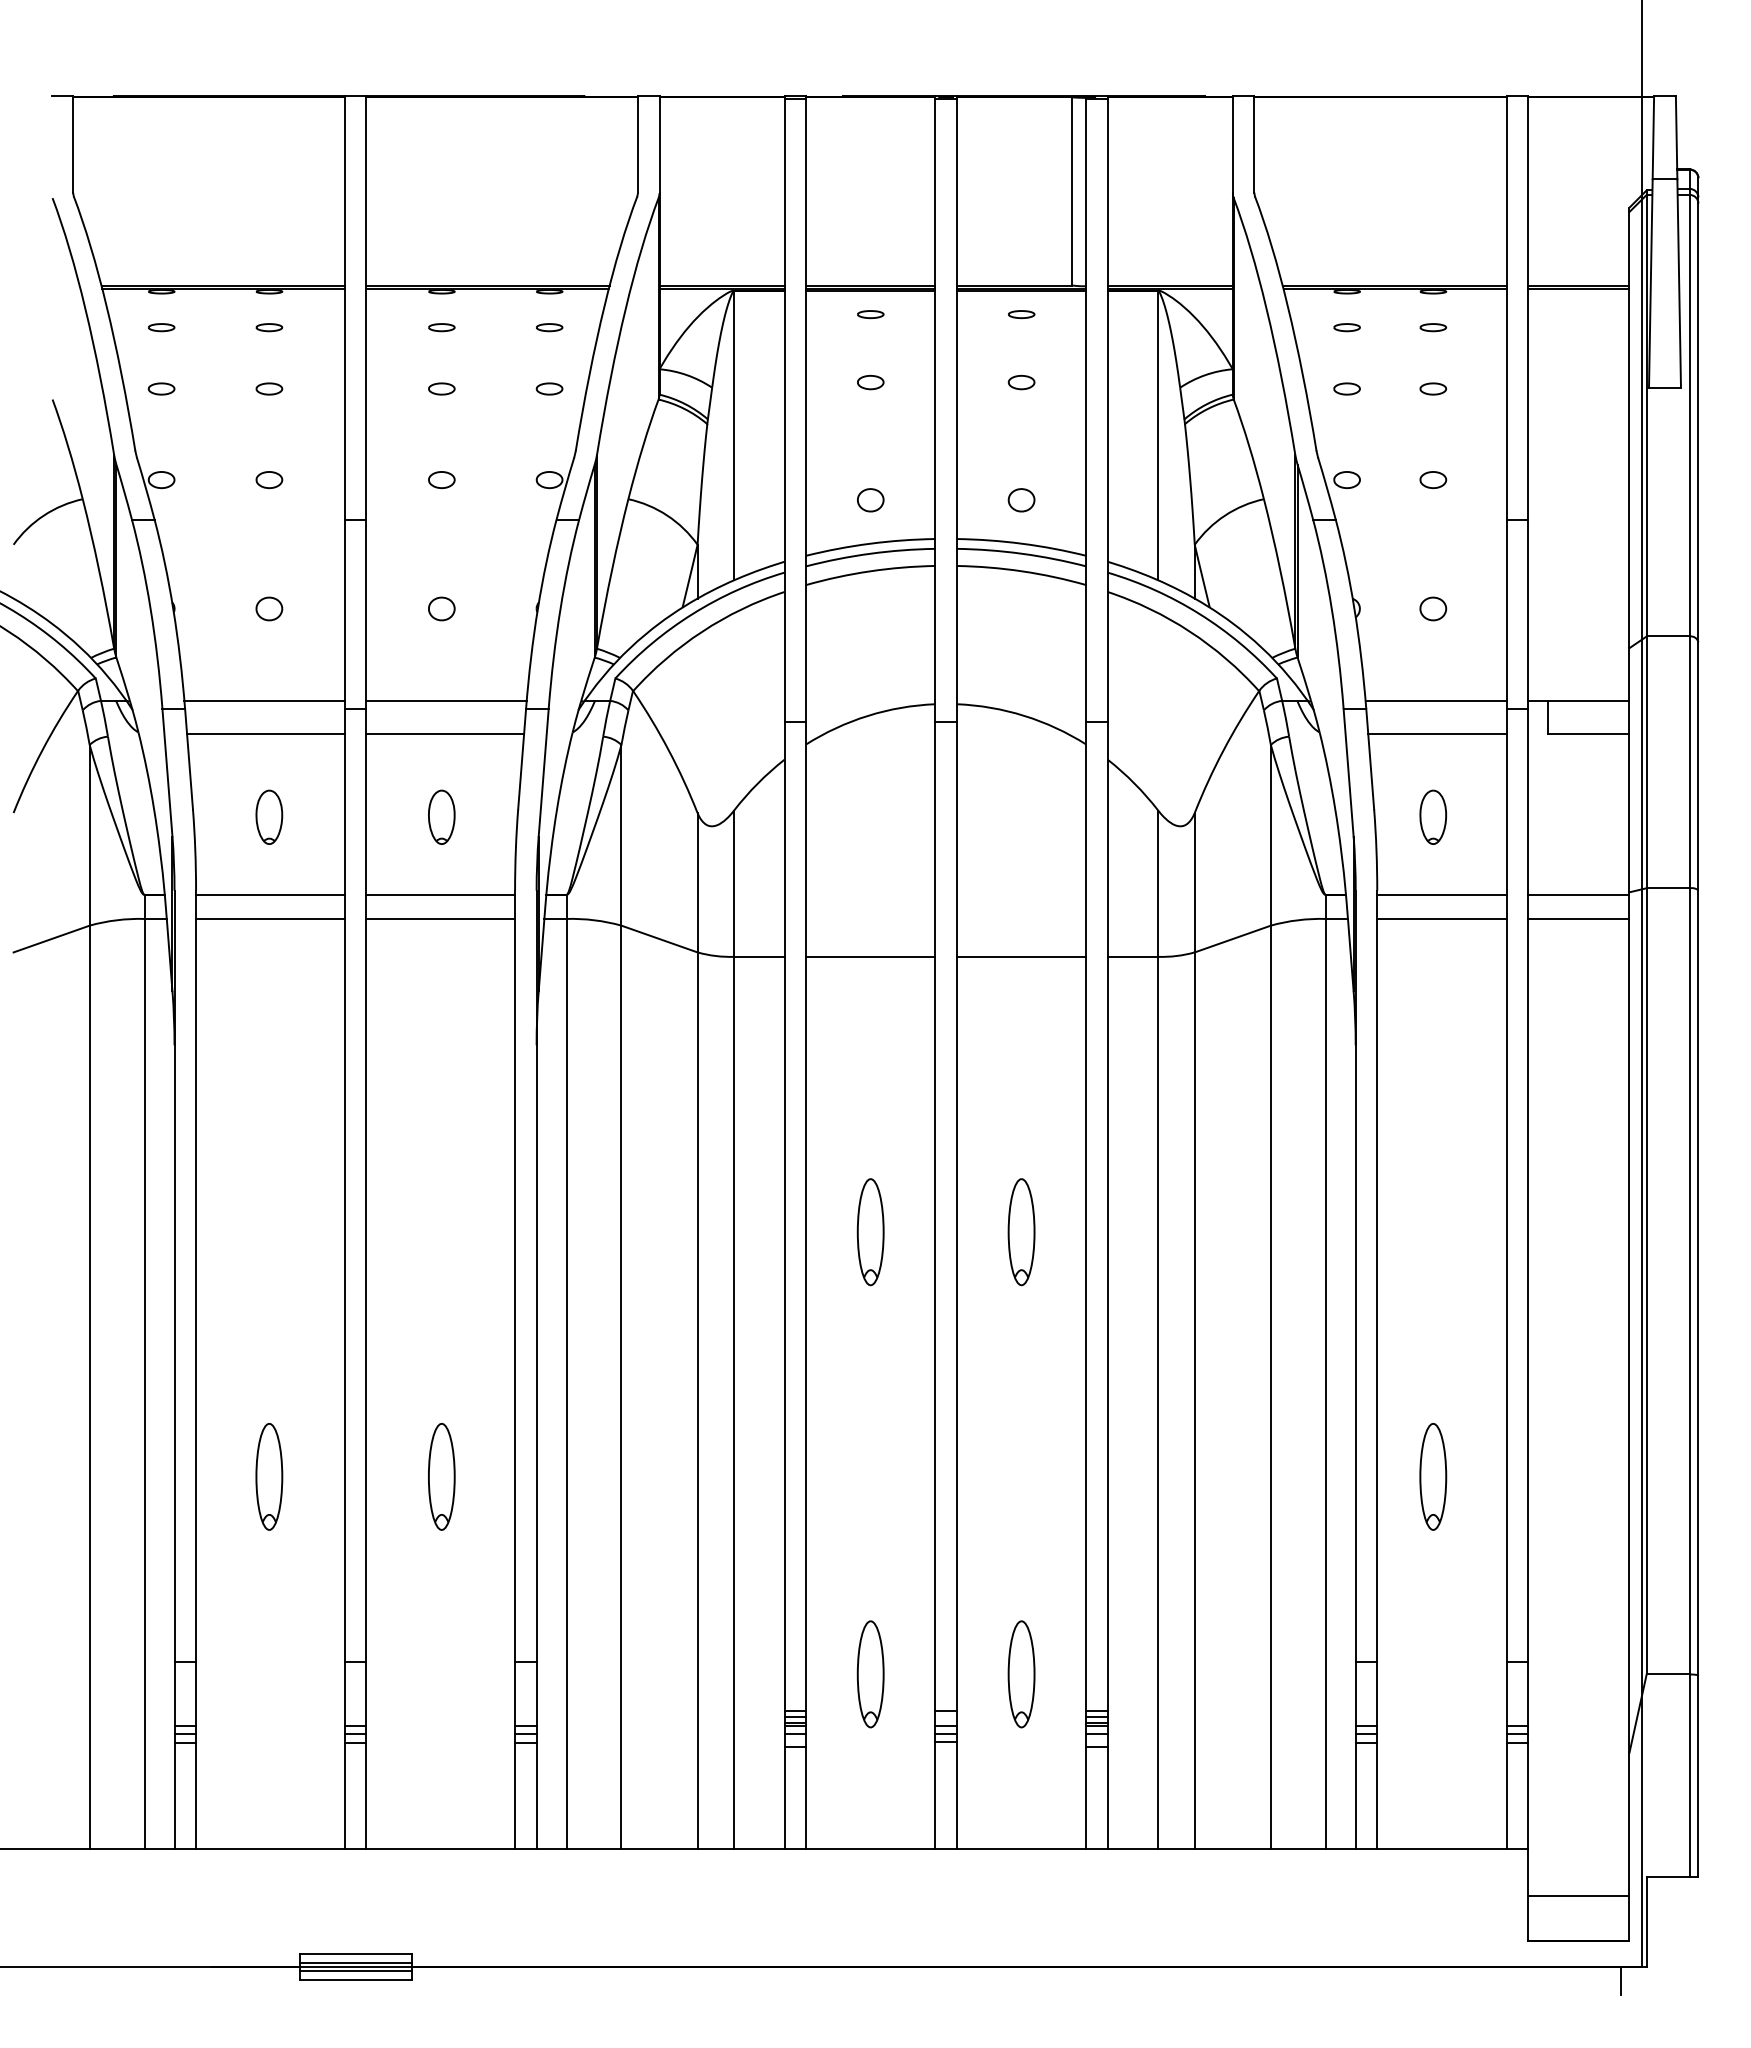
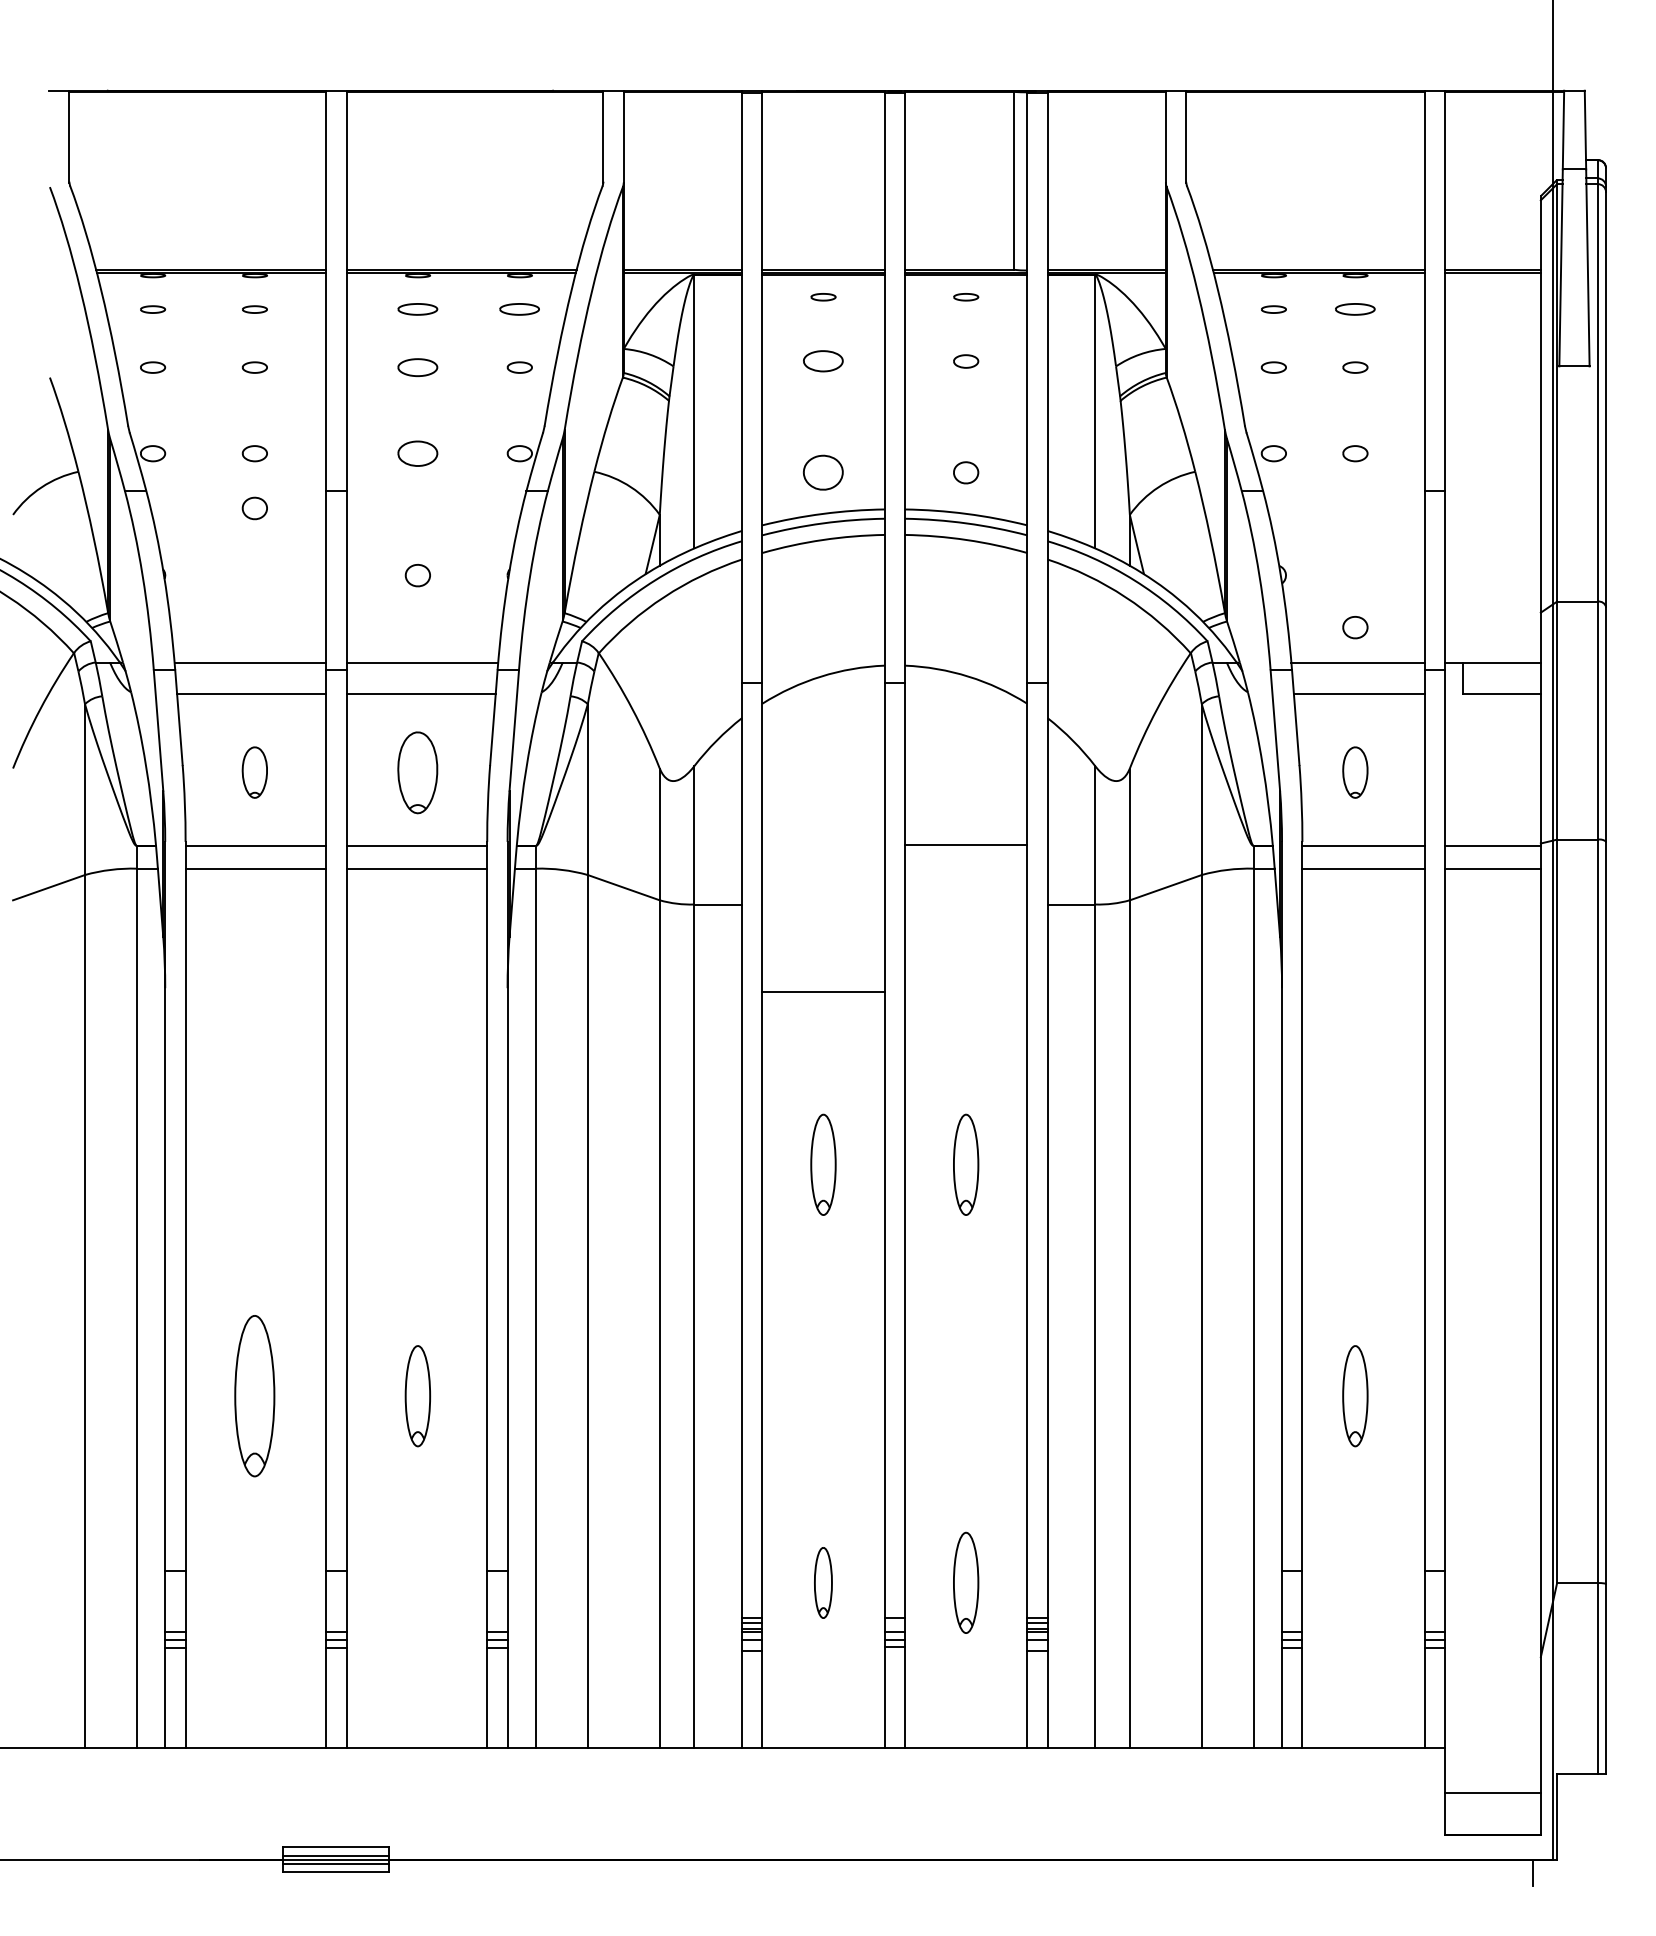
part: (441, 327) -> (417, 309), size x1.6
part: (549, 327) -> (519, 309), size x1.6
part: (1433, 327) -> (1355, 309), size x1.6
part: (870, 382) -> (823, 361), size x1.6
part: (441, 388) -> (417, 367), size x1.6
part: (441, 479) -> (417, 453), size x1.6
part: (870, 500) -> (823, 473), size x1.6
part: (269, 608) -> (255, 508), moved
part: (1433, 608) -> (1355, 627), moved
part: (441, 816) -> (417, 771), size x1.6
line: (870, 956) -> (823, 991), moved
line: (1021, 956) -> (966, 844), moved
part: (269, 1476) -> (255, 1395), size x1.6
part: (870, 1674) -> (823, 1583), size x0.7

